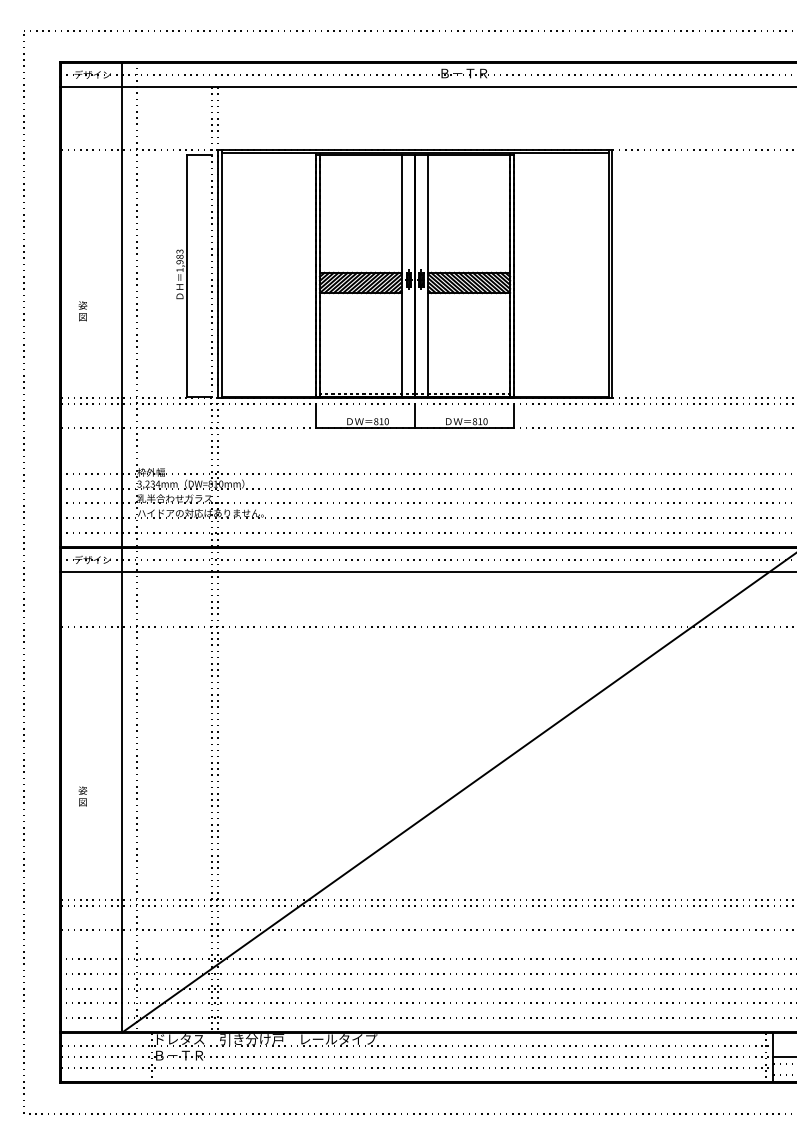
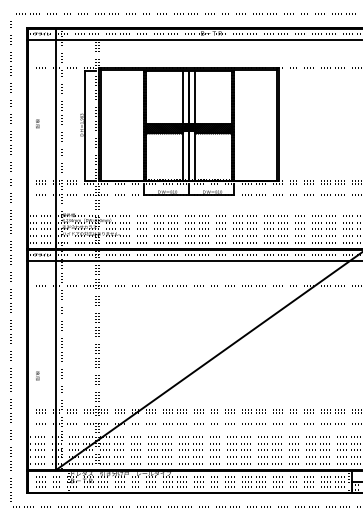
text: (82, 310) -> (37, 123), moved
text: (82, 795) -> (37, 375), moved

